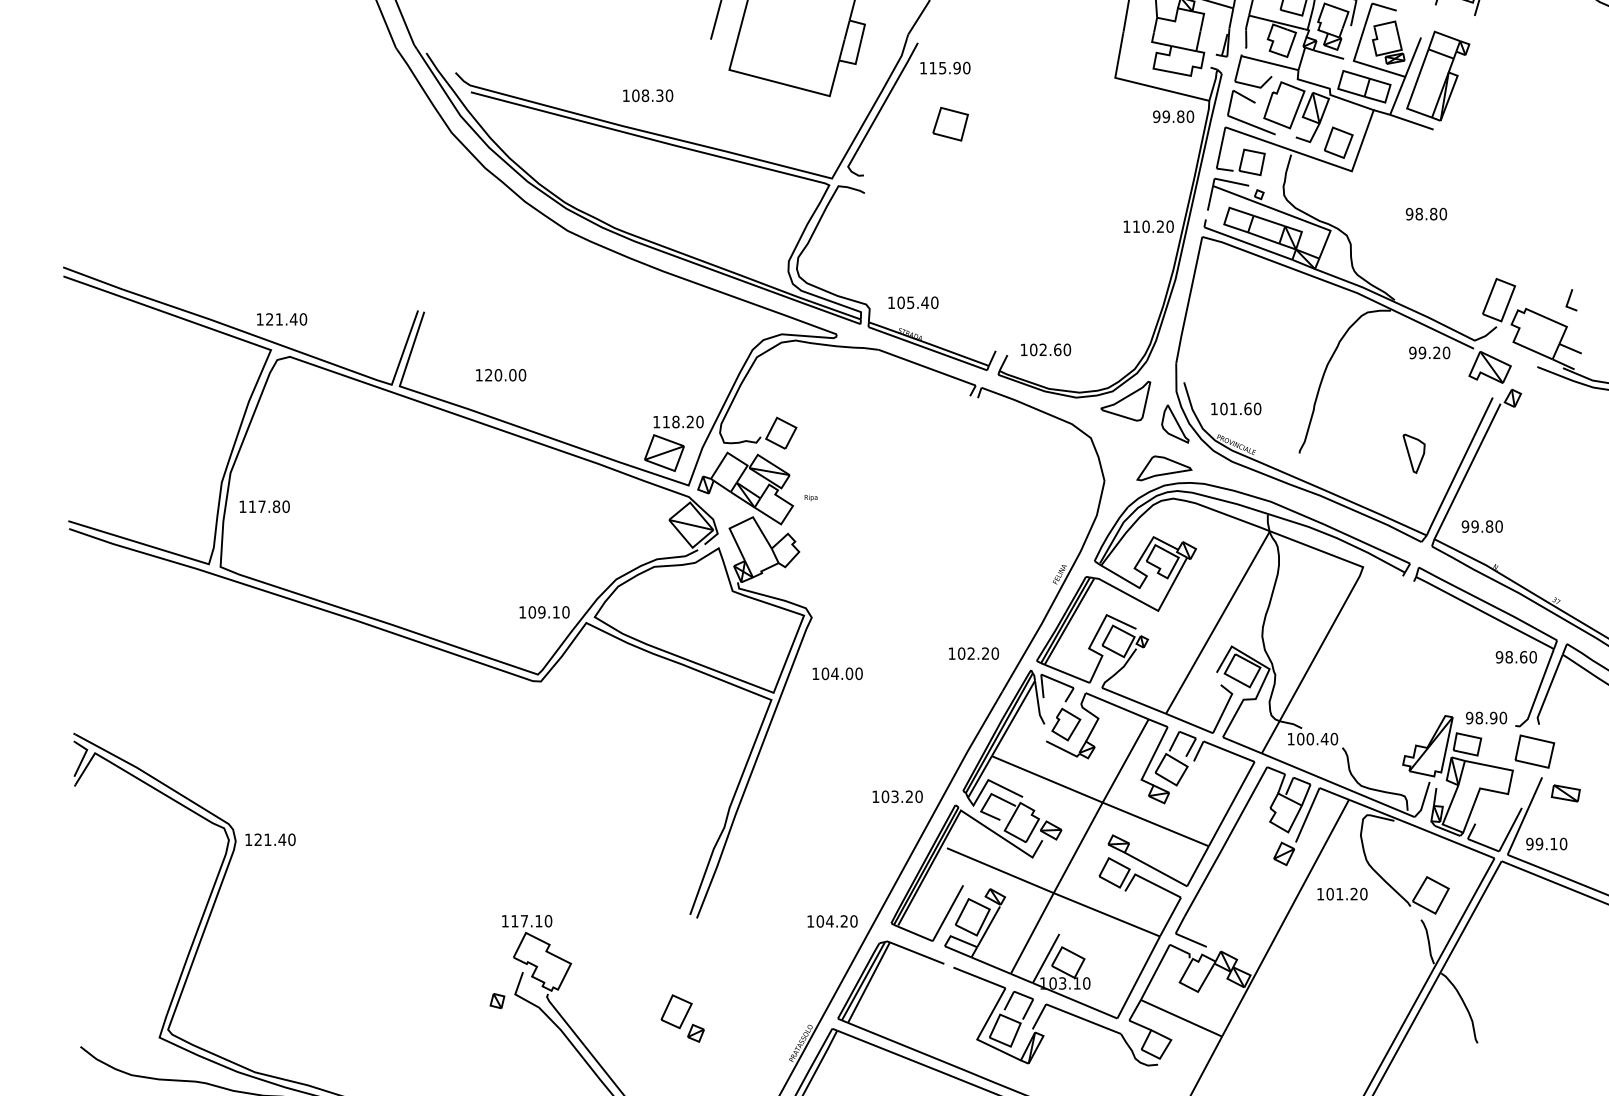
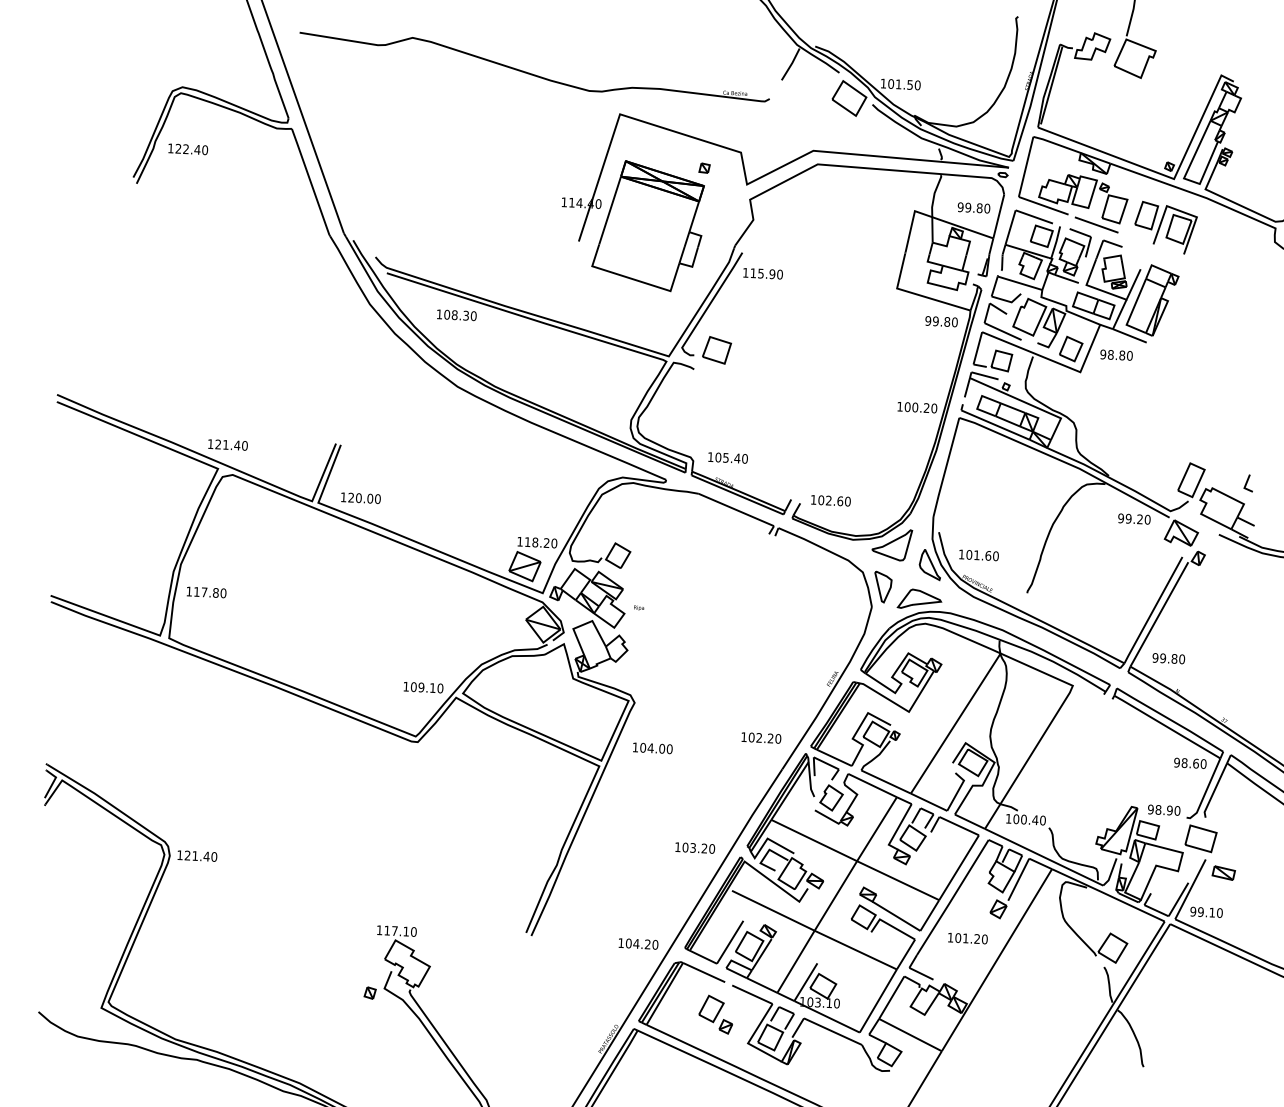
text: (647, 96) -> (456, 315), moved
part: (951, 124) -> (717, 350), moved
text: (1426, 213) -> (1116, 354), moved
text: (1136, 227) -> (907, 407), 110.20 -> 100.20
text: (500, 374) -> (360, 497), moved
part: (1414, 452) -> (883, 586), moved
text: (1341, 894) -> (967, 938), moved
part: (682, 1018) -> (715, 1014), moved

